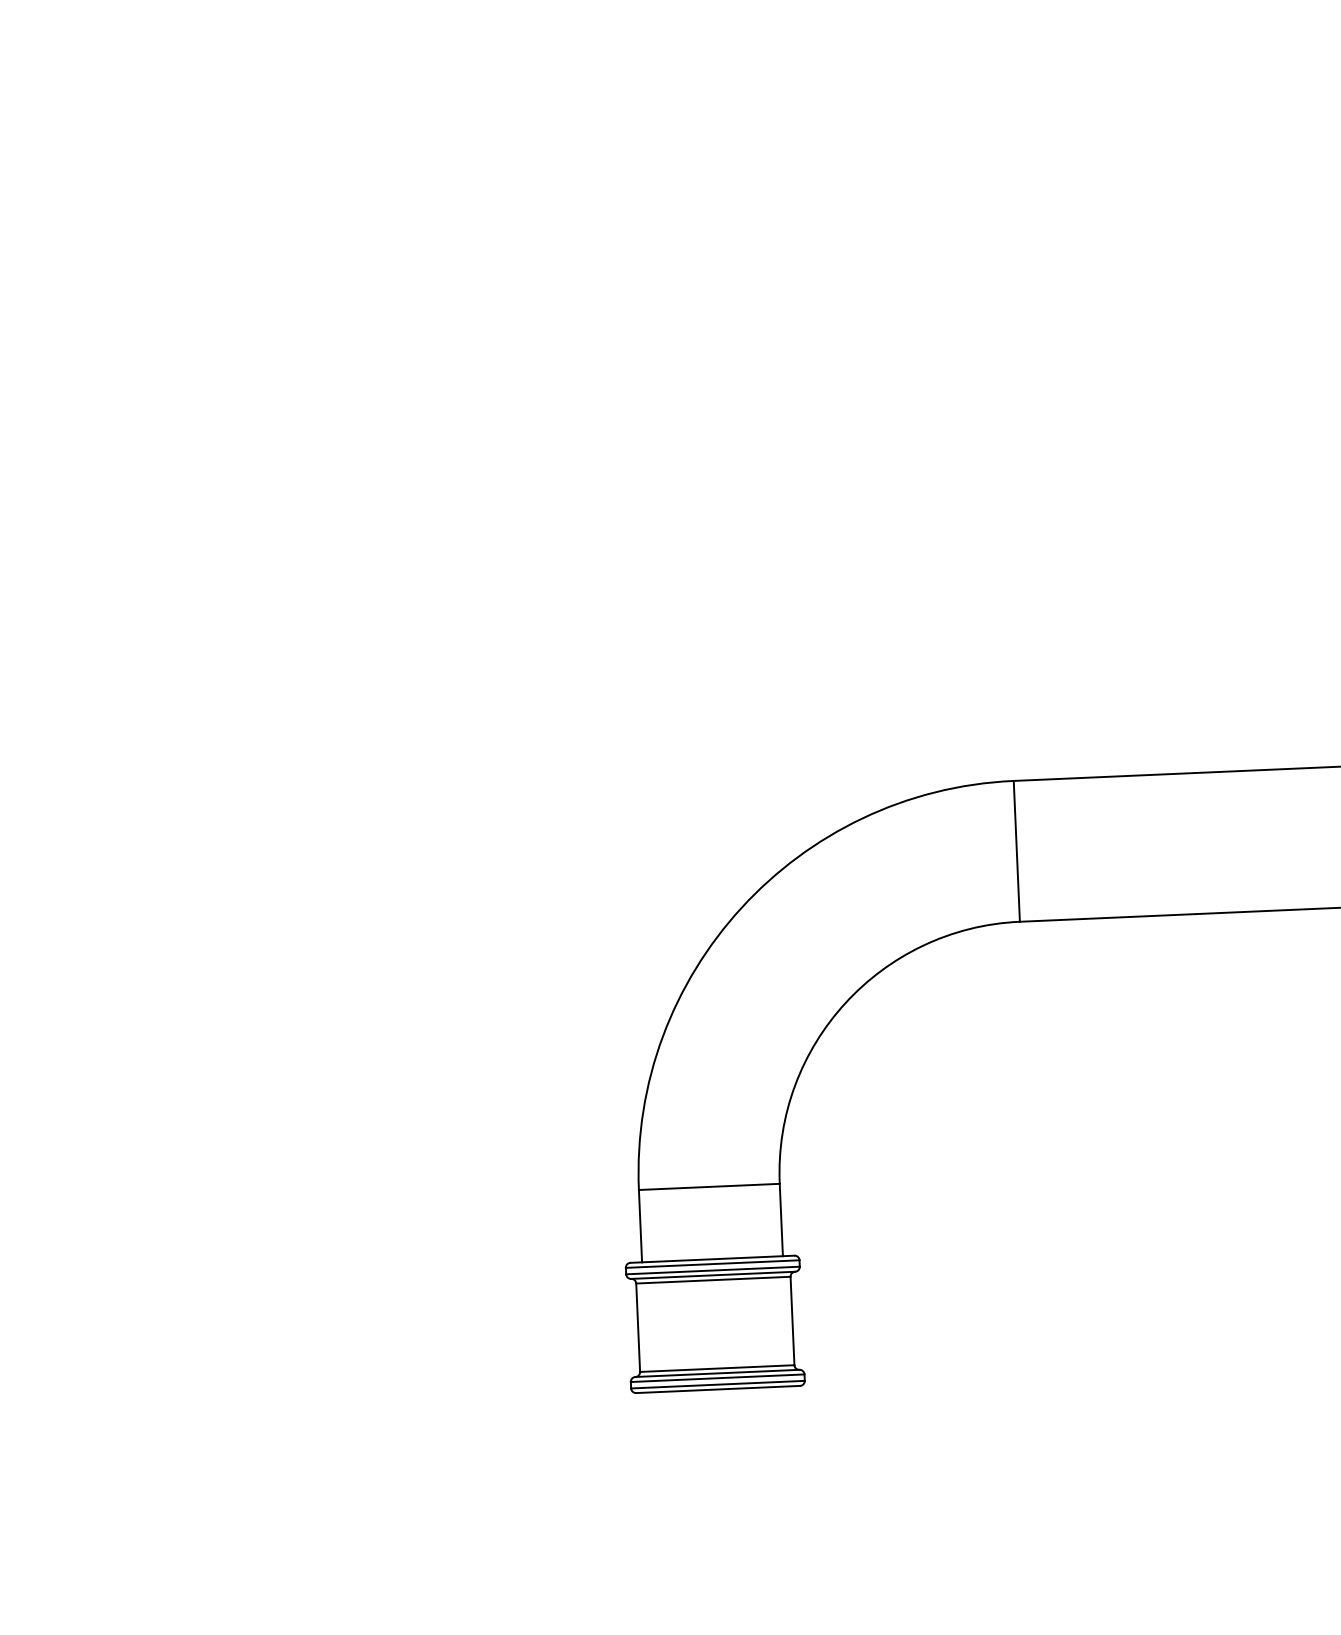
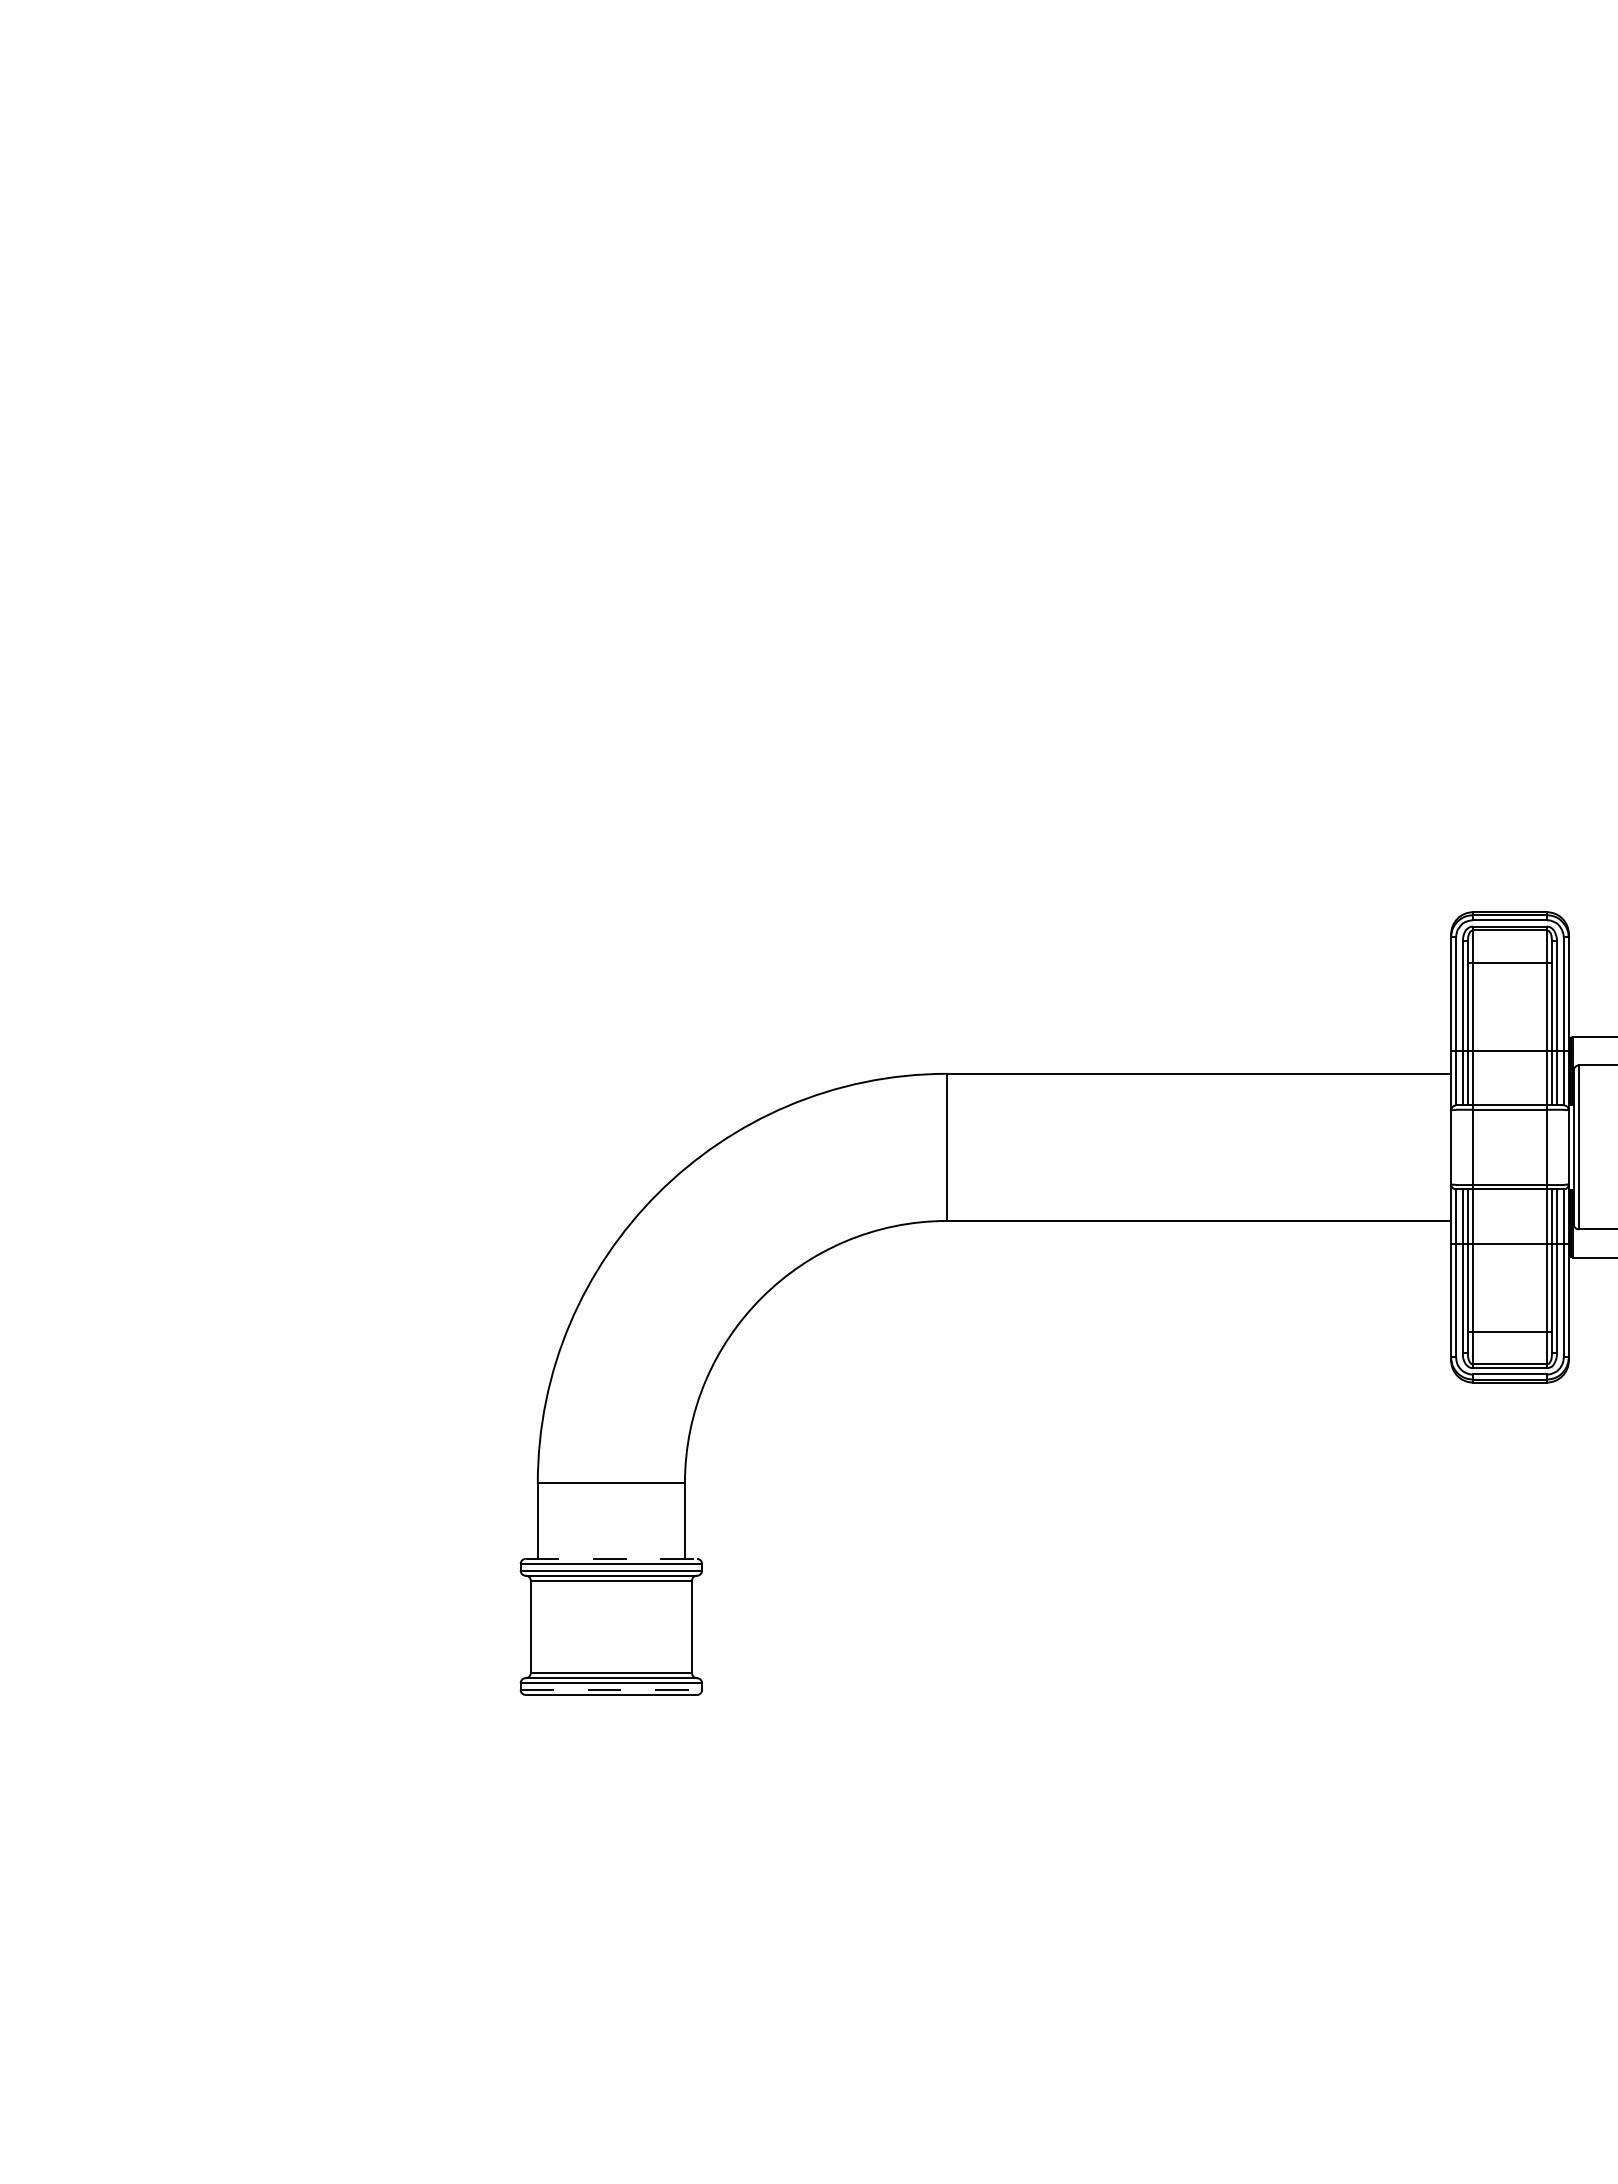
line: (712, 1258) -> (611, 1558), solid -> dashed
line: (718, 1384) -> (611, 1689), solid -> dashed

